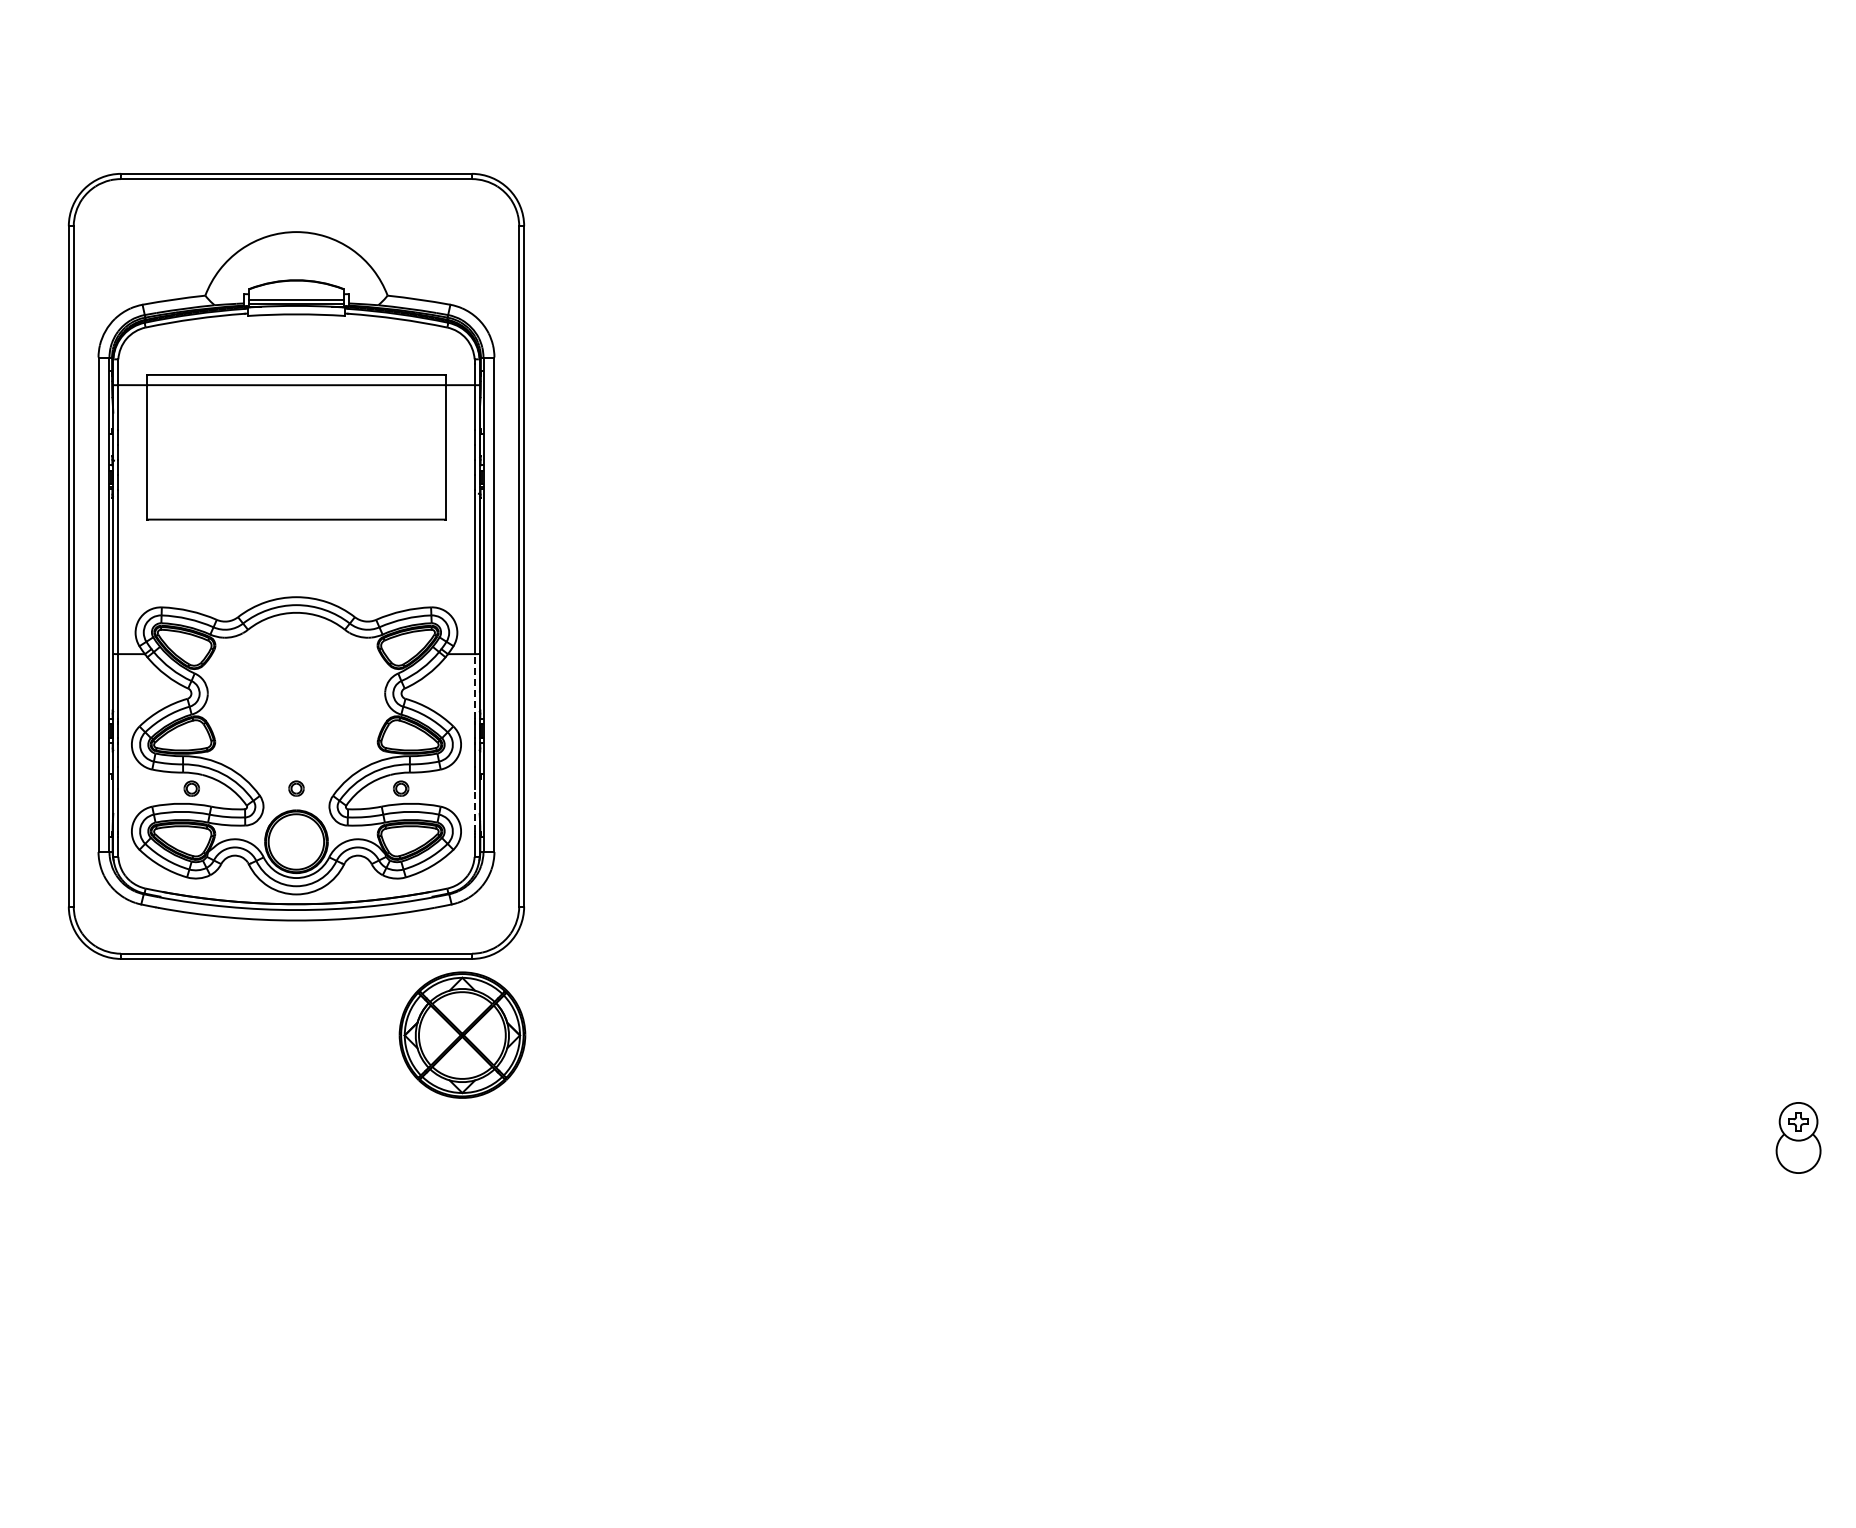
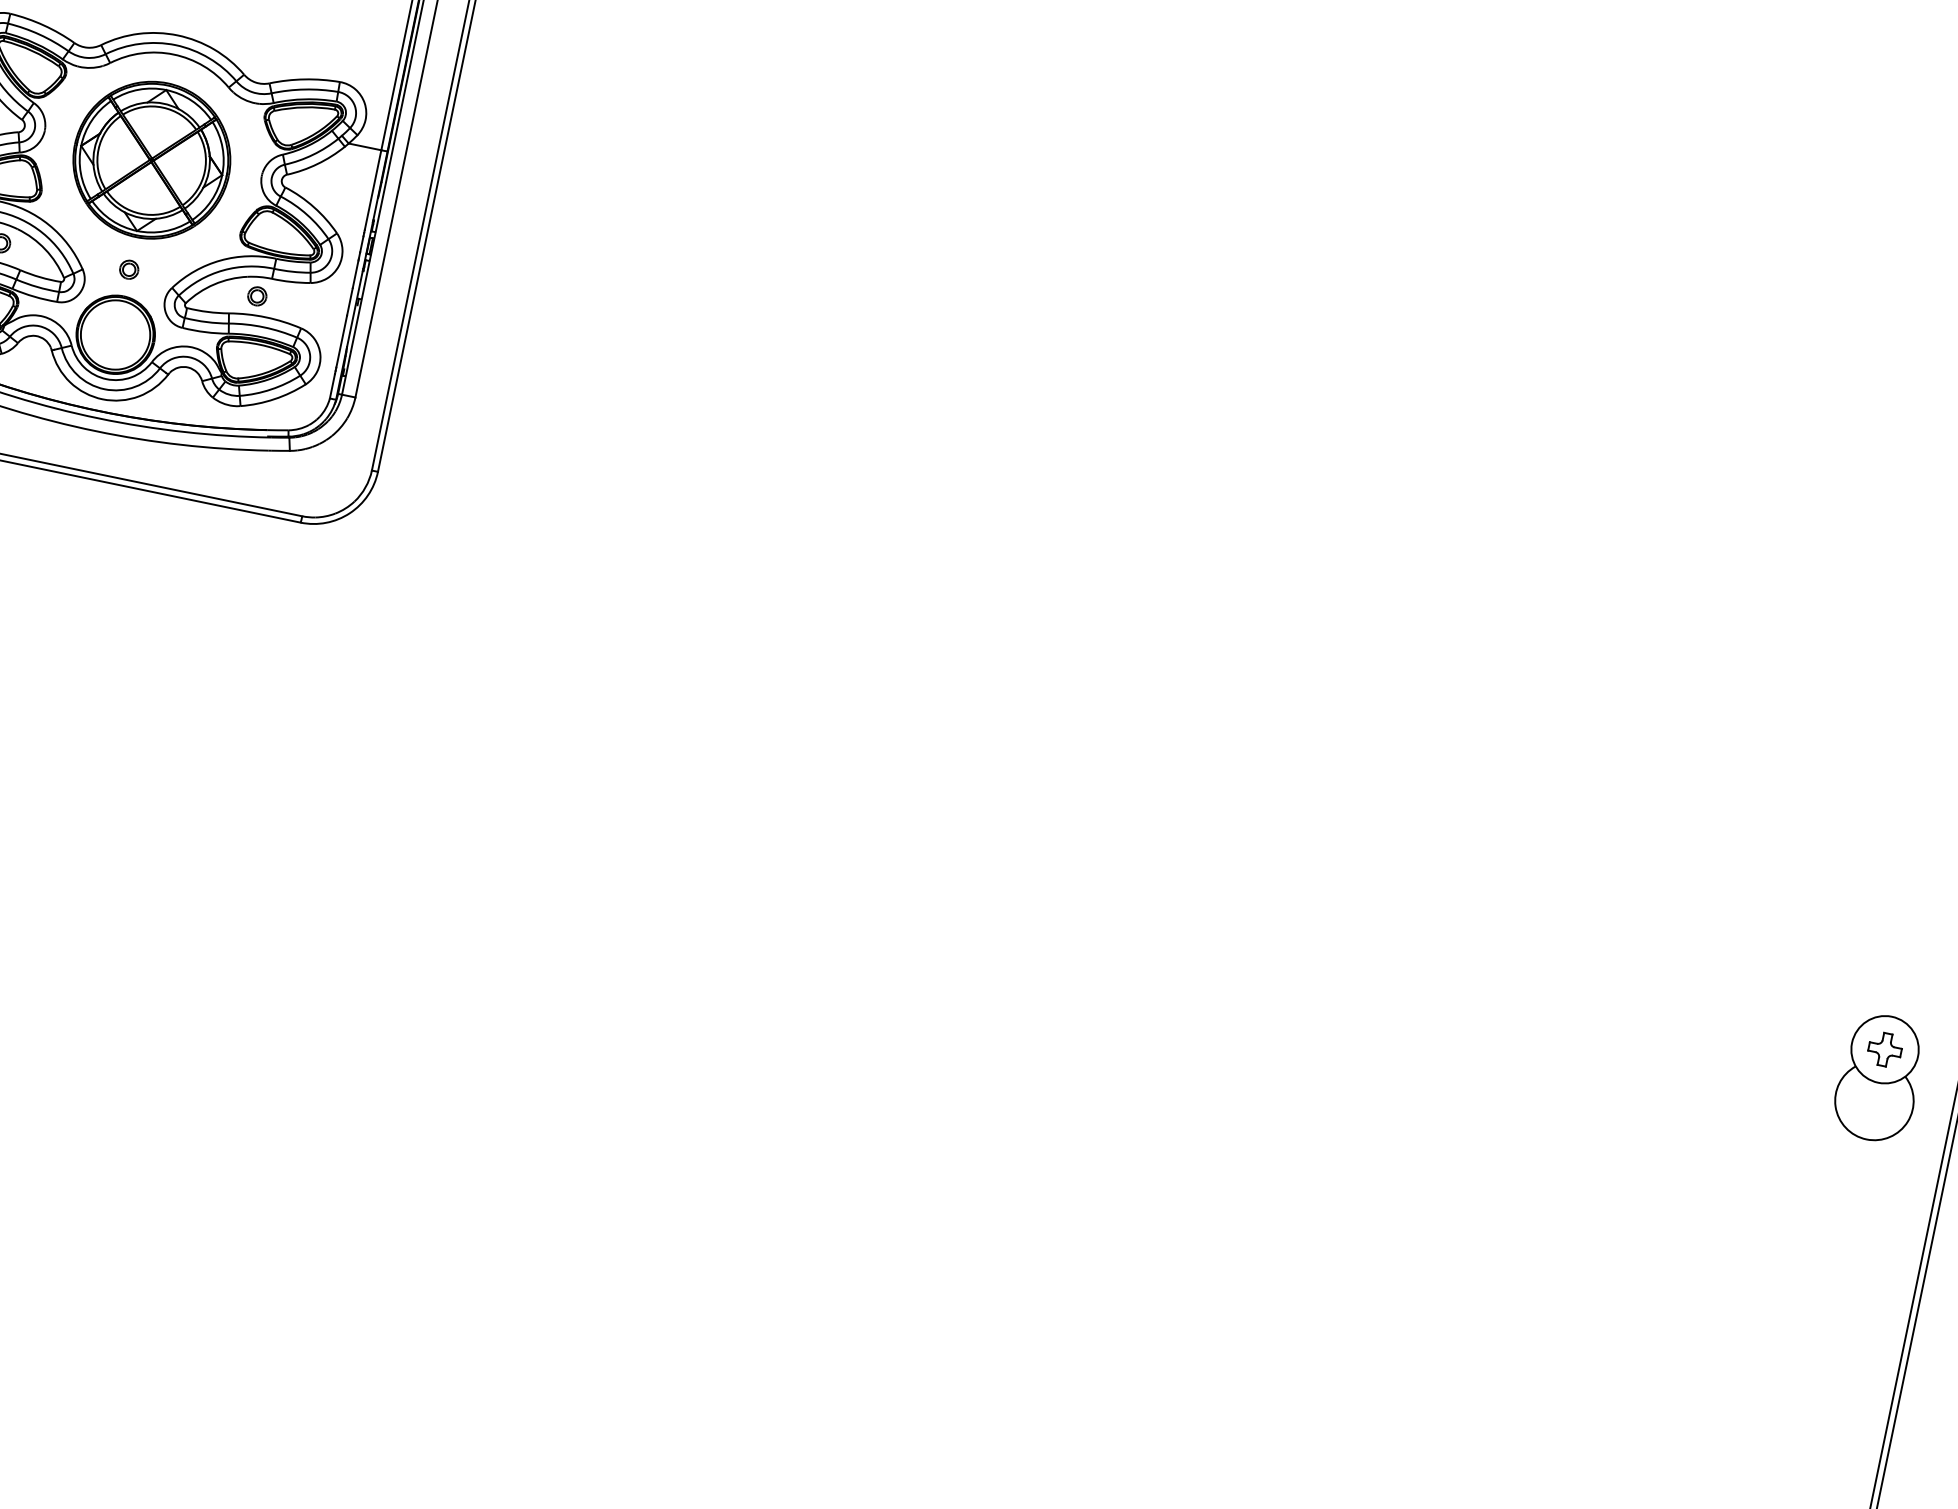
line: (474, 686) -> (372, 189), dashed -> solid
line: (474, 810) -> (341, 341), dashed -> solid
part: (462, 1034) -> (152, 159), moved
part: (1798, 1137) -> (1879, 1077), size x1.43

